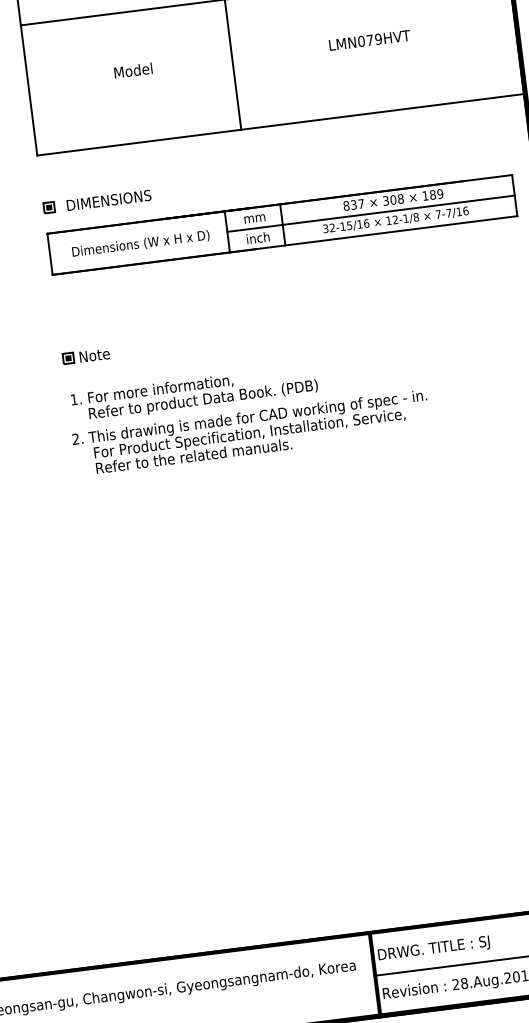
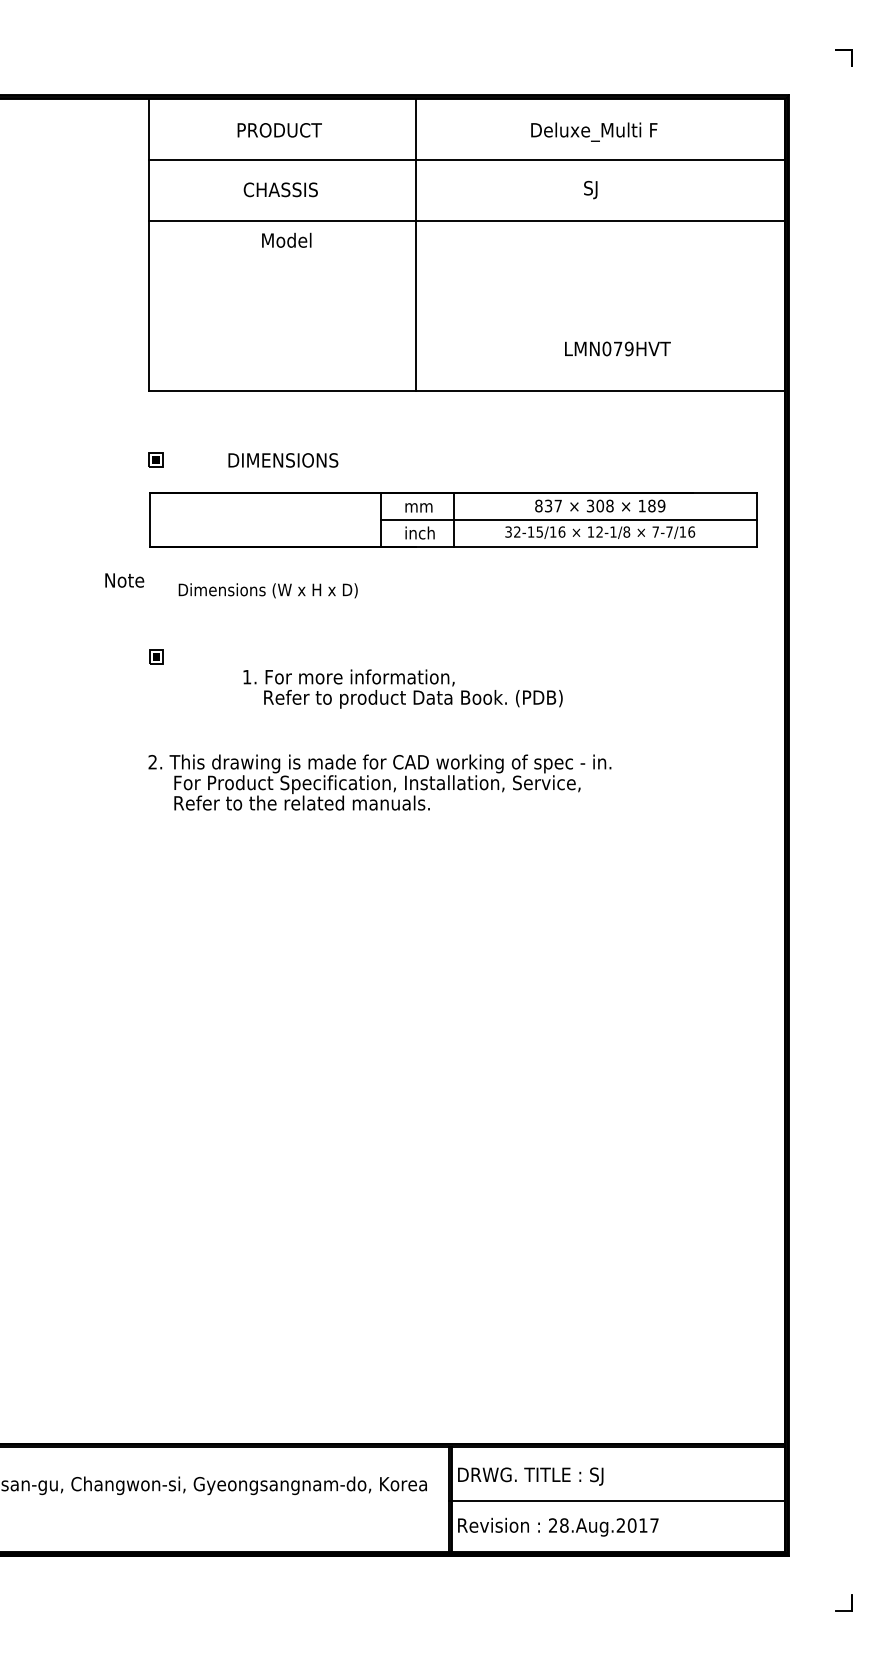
text: (369, 40) -> (617, 348), moved
text: (133, 69) -> (286, 239), moved
text: (109, 200) -> (283, 460), moved
text: (140, 243) -> (267, 590), moved
text: (94, 355) -> (124, 580), moved
text: (194, 393) -> (402, 688), moved

